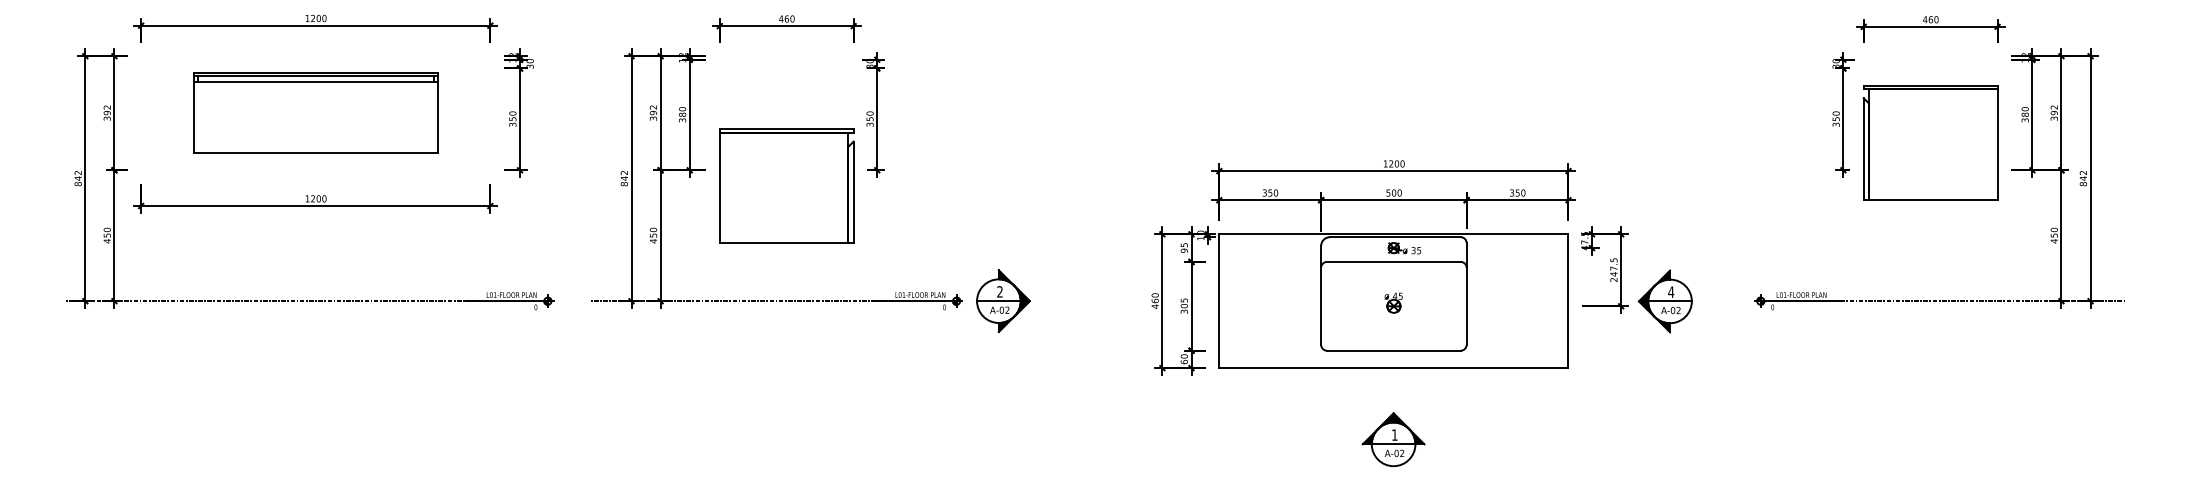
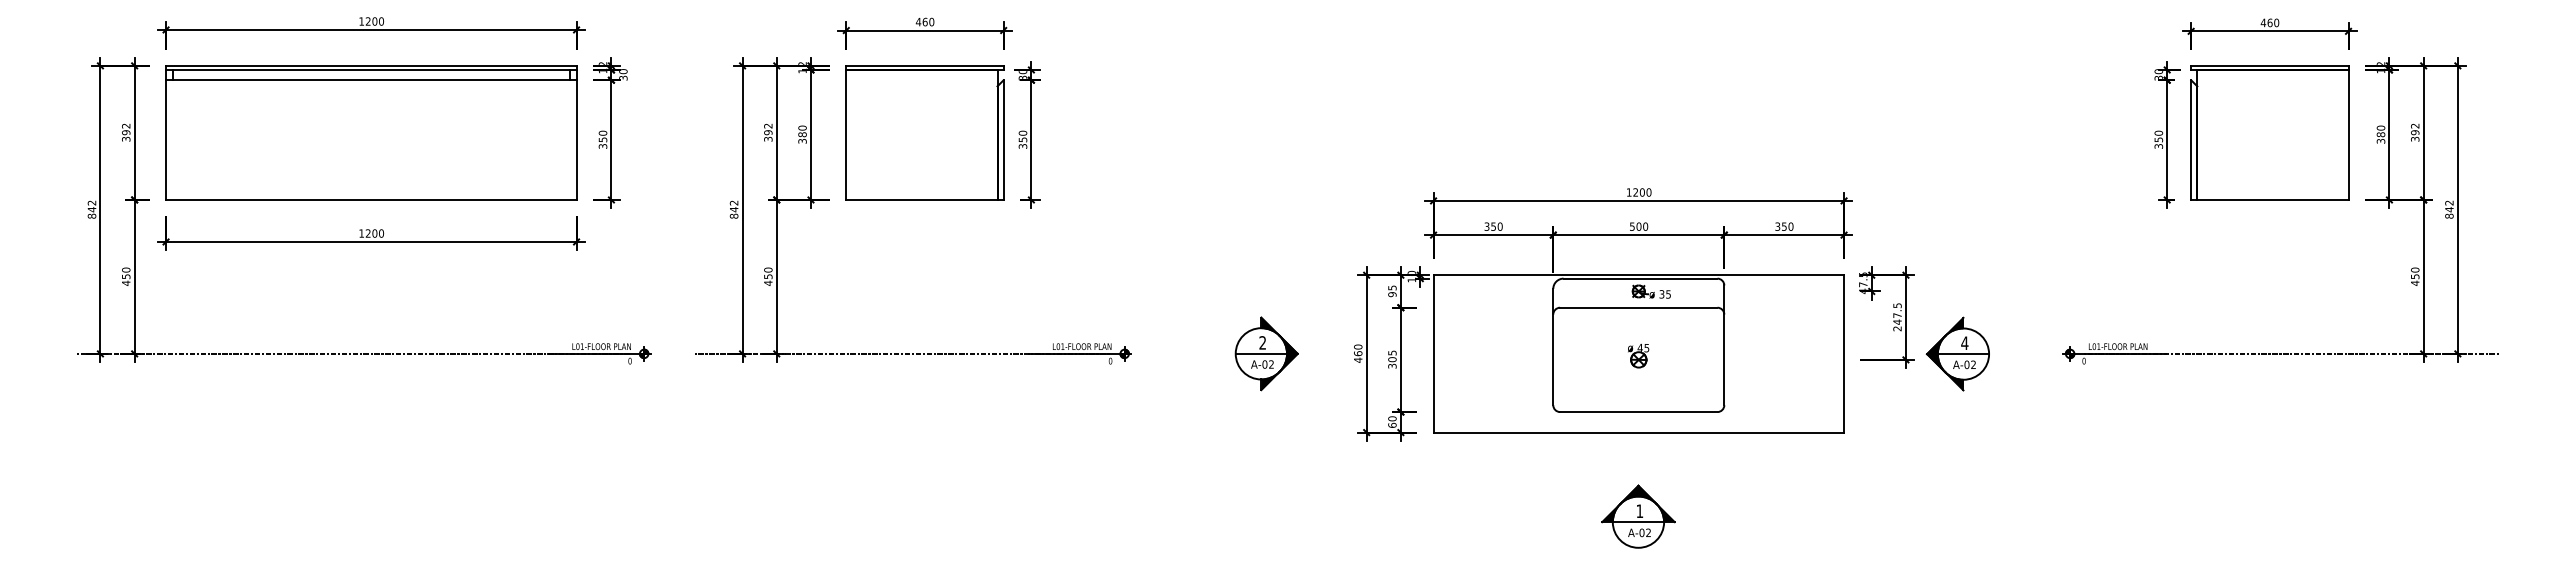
part: (315, 112) -> (371, 132), size x1.43
part: (1930, 142) -> (2269, 132), moved
part: (786, 186) -> (924, 132), moved
part: (1003, 300) -> (1266, 353), moved

